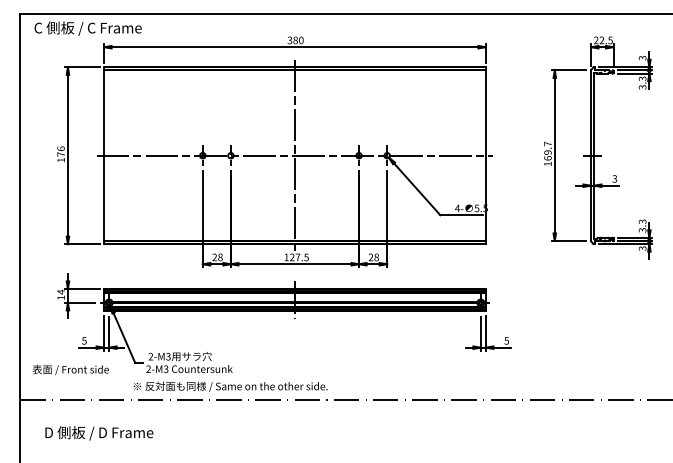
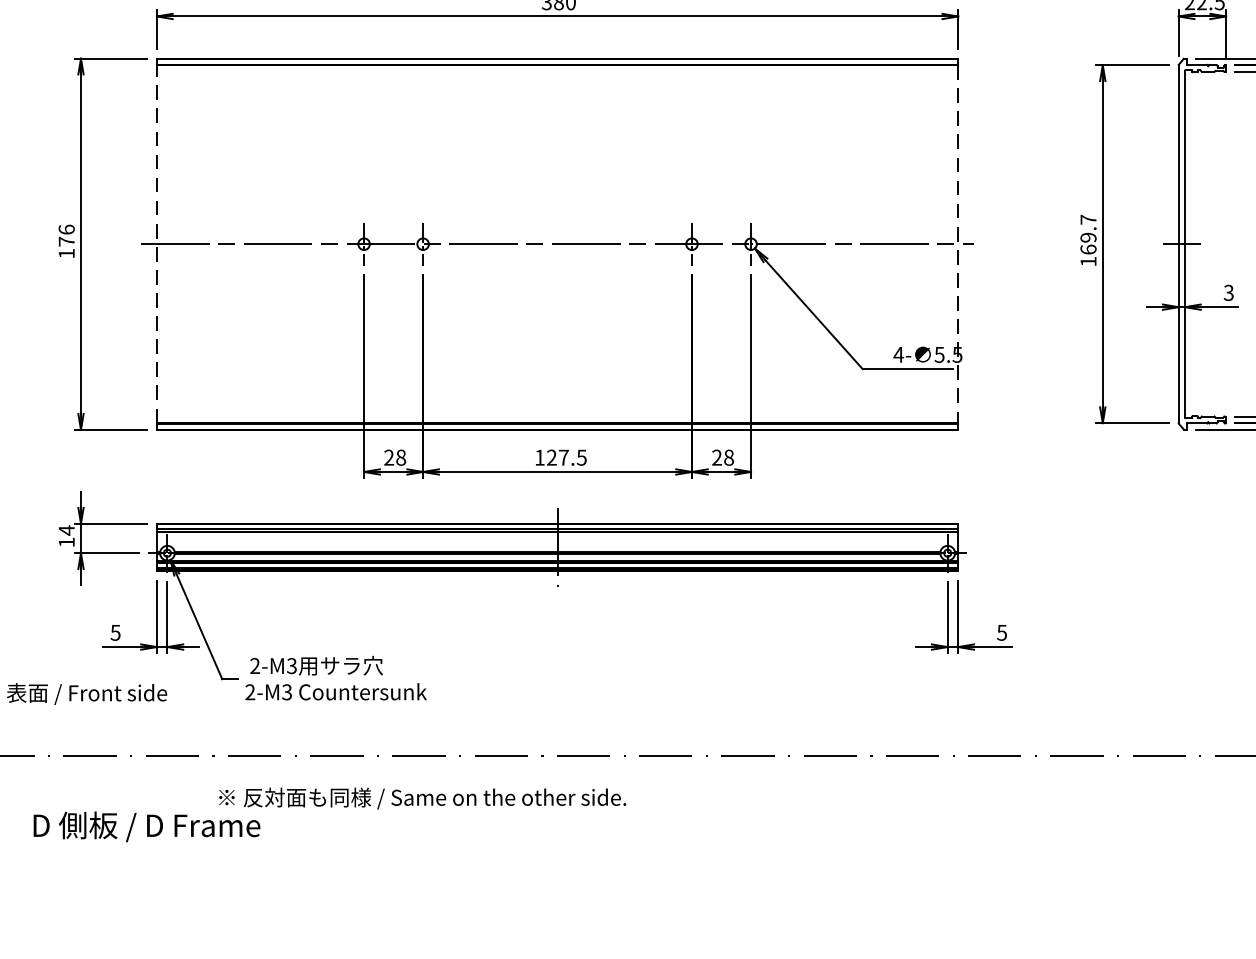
line: (104, 155) -> (157, 243), solid -> dashed
line: (295, 155) -> (558, 243), removed
line: (485, 156) -> (957, 245), solid -> dashed
text: (230, 386) -> (422, 797), moved

